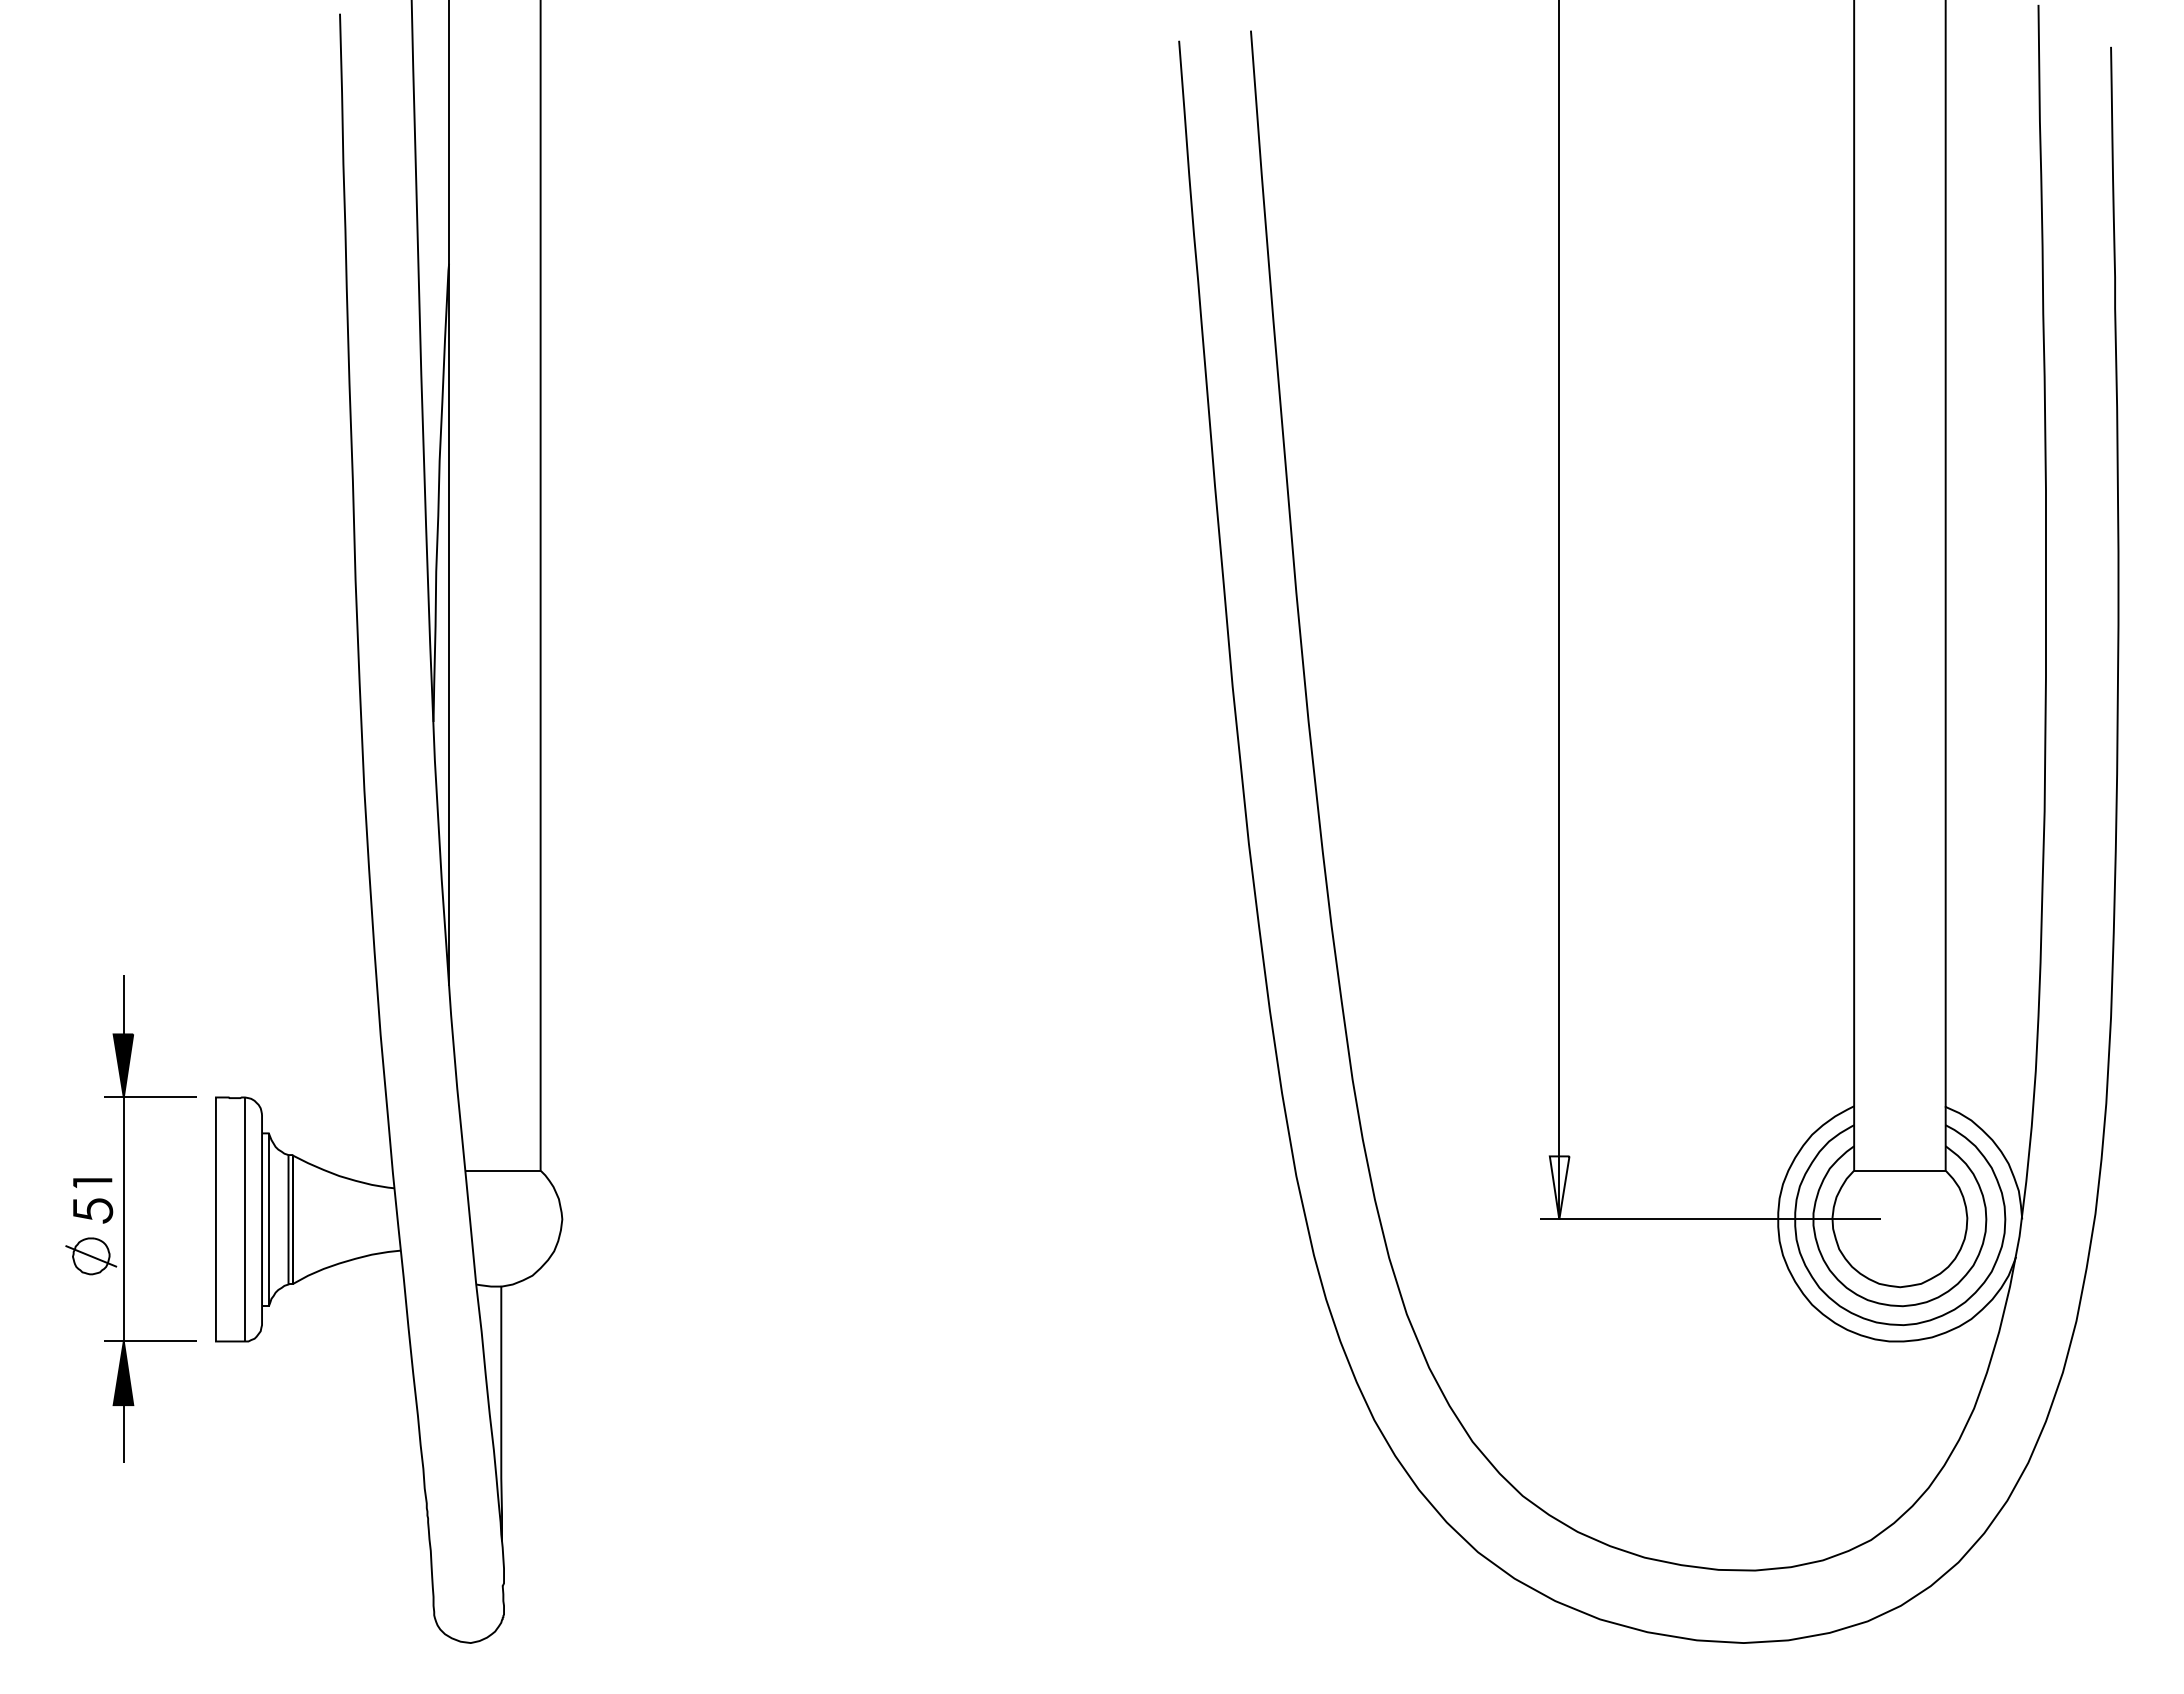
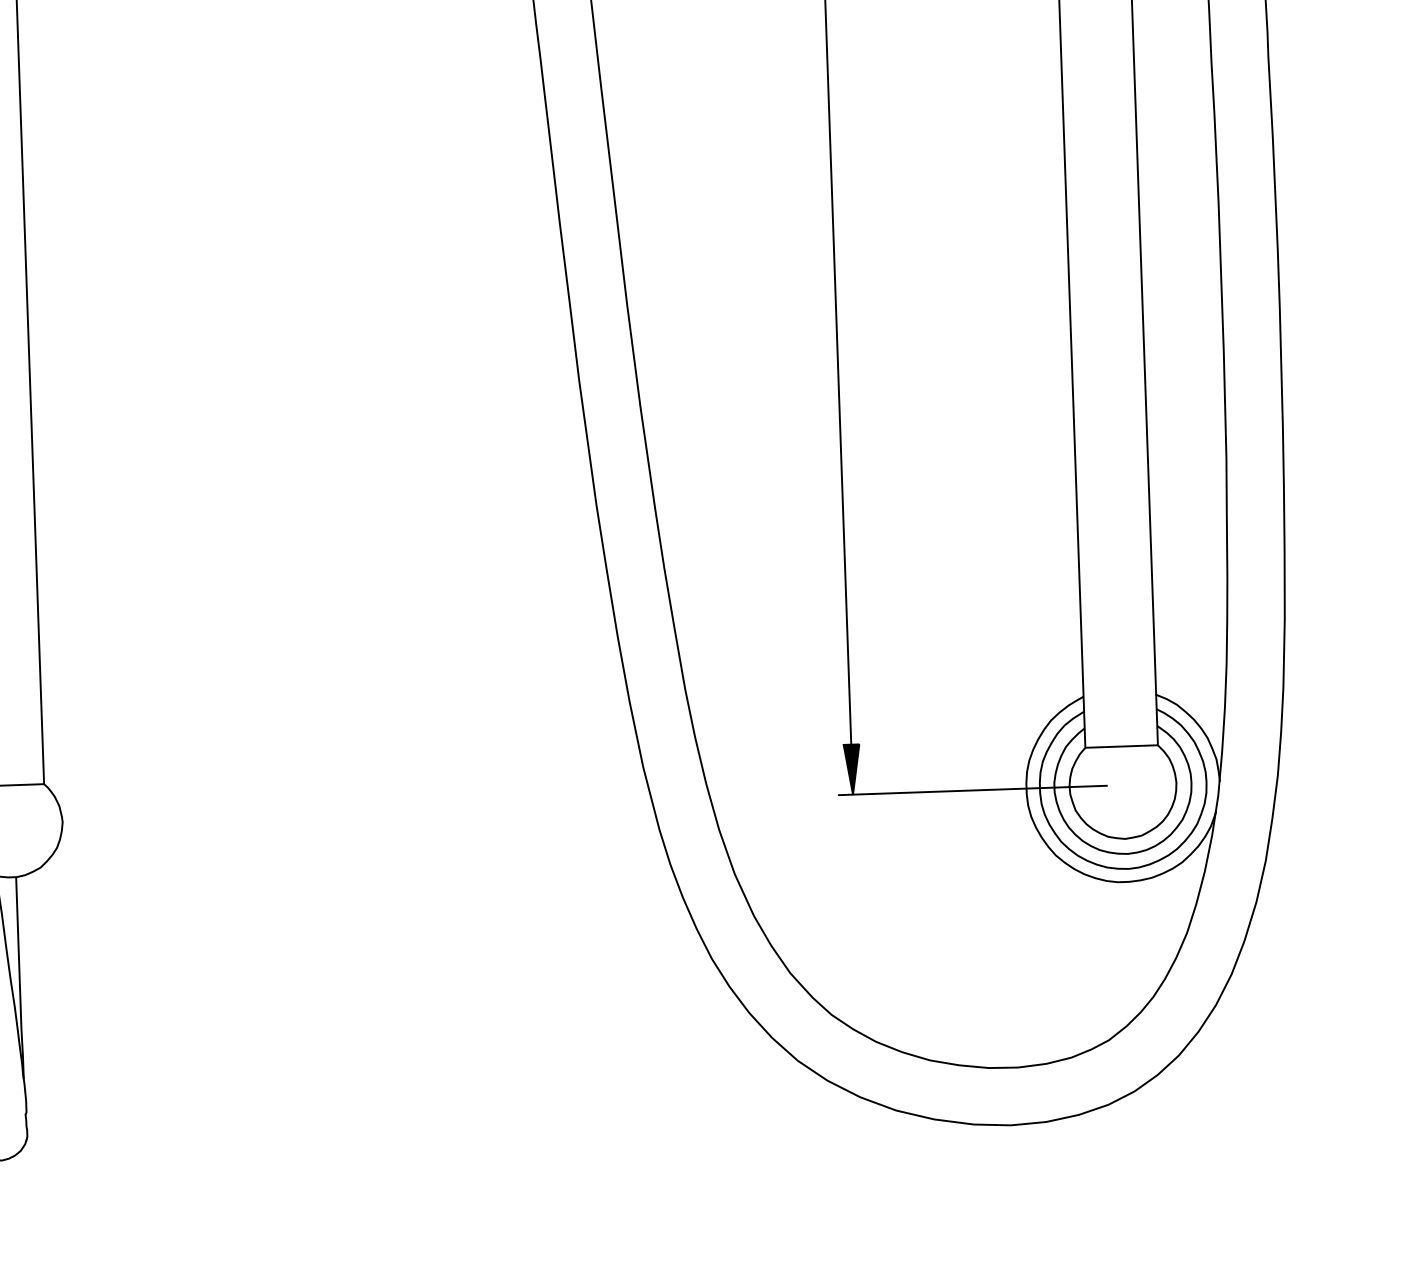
fill: (1559, 1187) -> (852, 769), added

